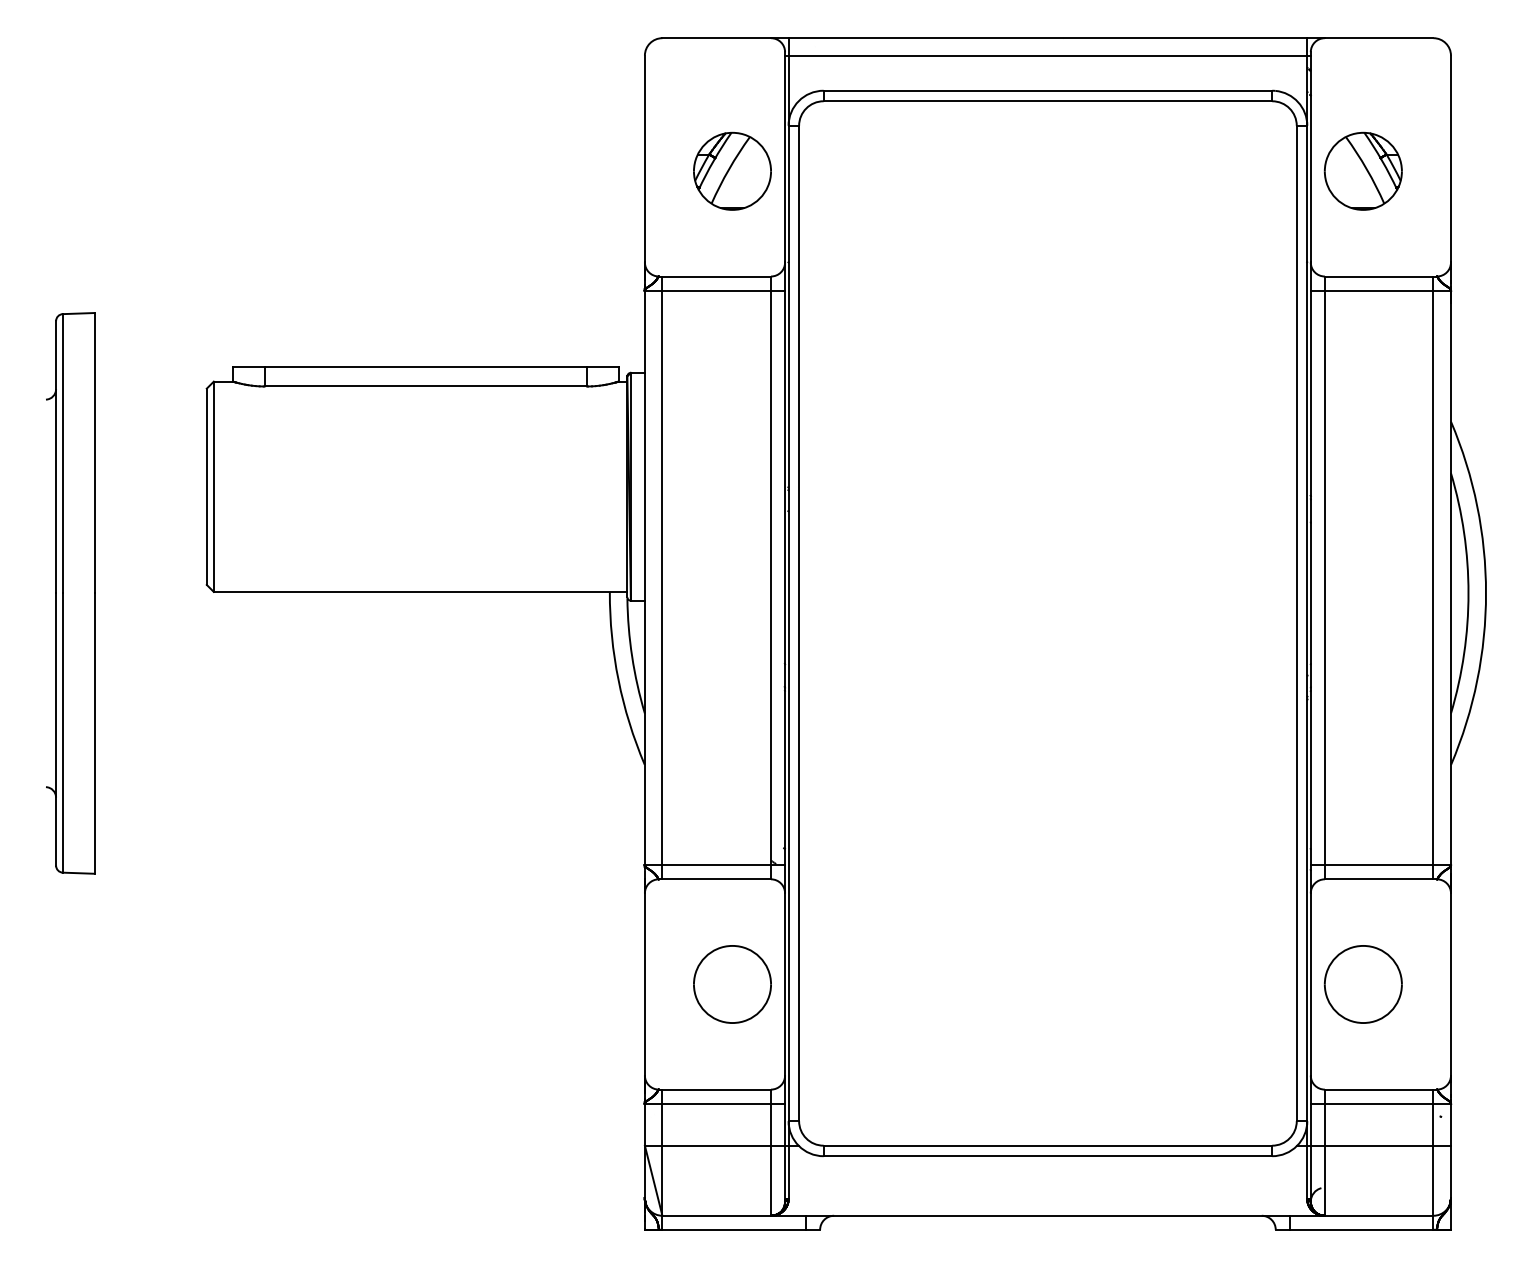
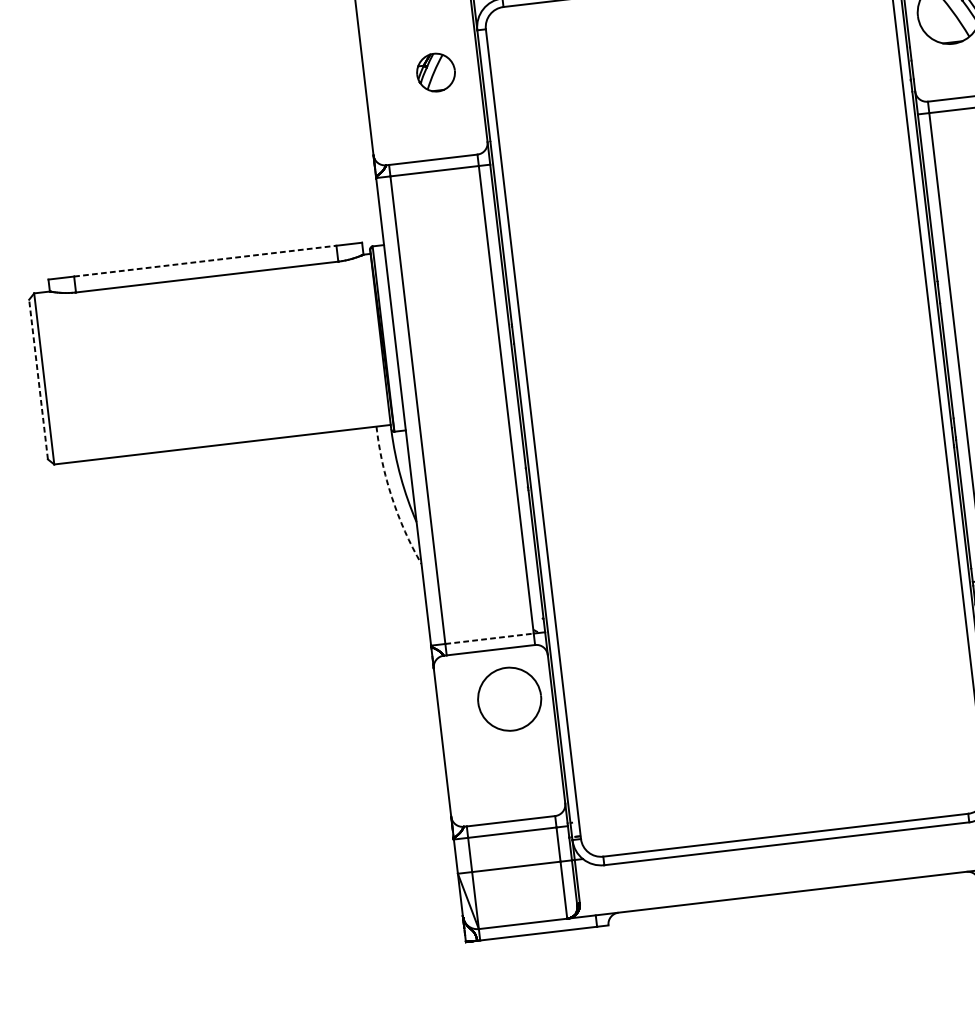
part: (732, 170) -> (435, 72), size x0.6
line: (426, 366) -> (205, 260), solid -> dashed
line: (206, 486) -> (38, 379), solid -> dashed
arc: (618, 680) -> (391, 497), solid -> dashed
line: (717, 865) -> (490, 638), solid -> dashed
part: (732, 984) -> (509, 699), moved

